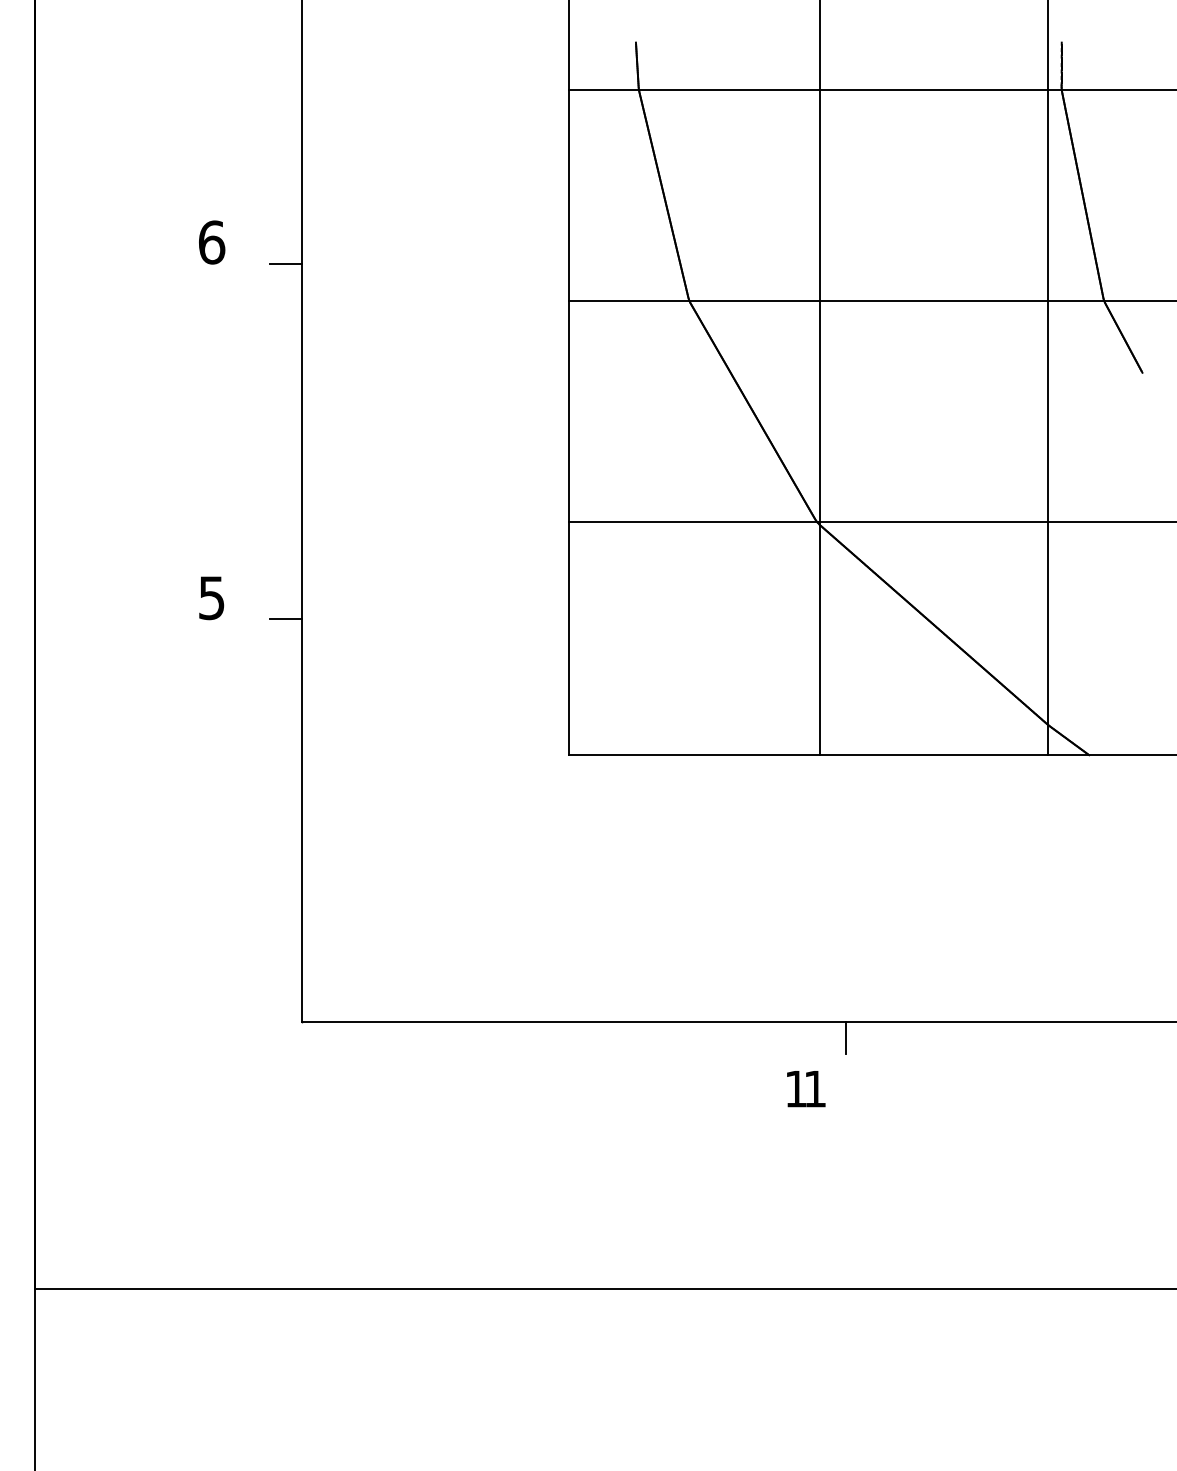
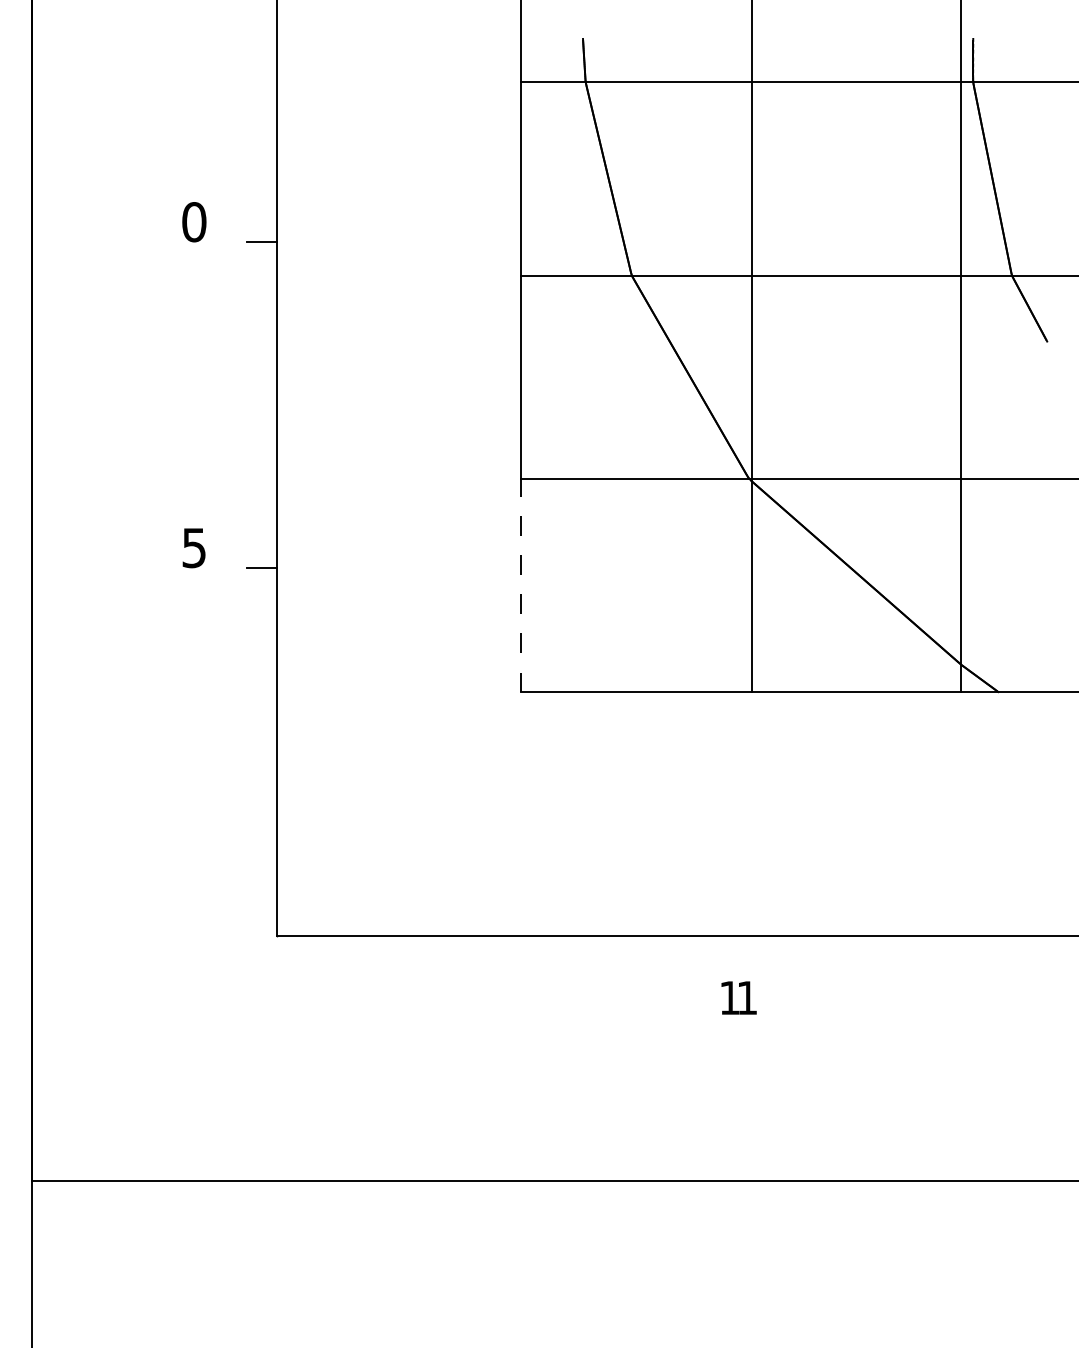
text: (211, 242) -> (193, 222), 6 -> 0
line: (568, 638) -> (521, 585), solid -> dashed
line: (846, 1037) -> (775, 950), removed

